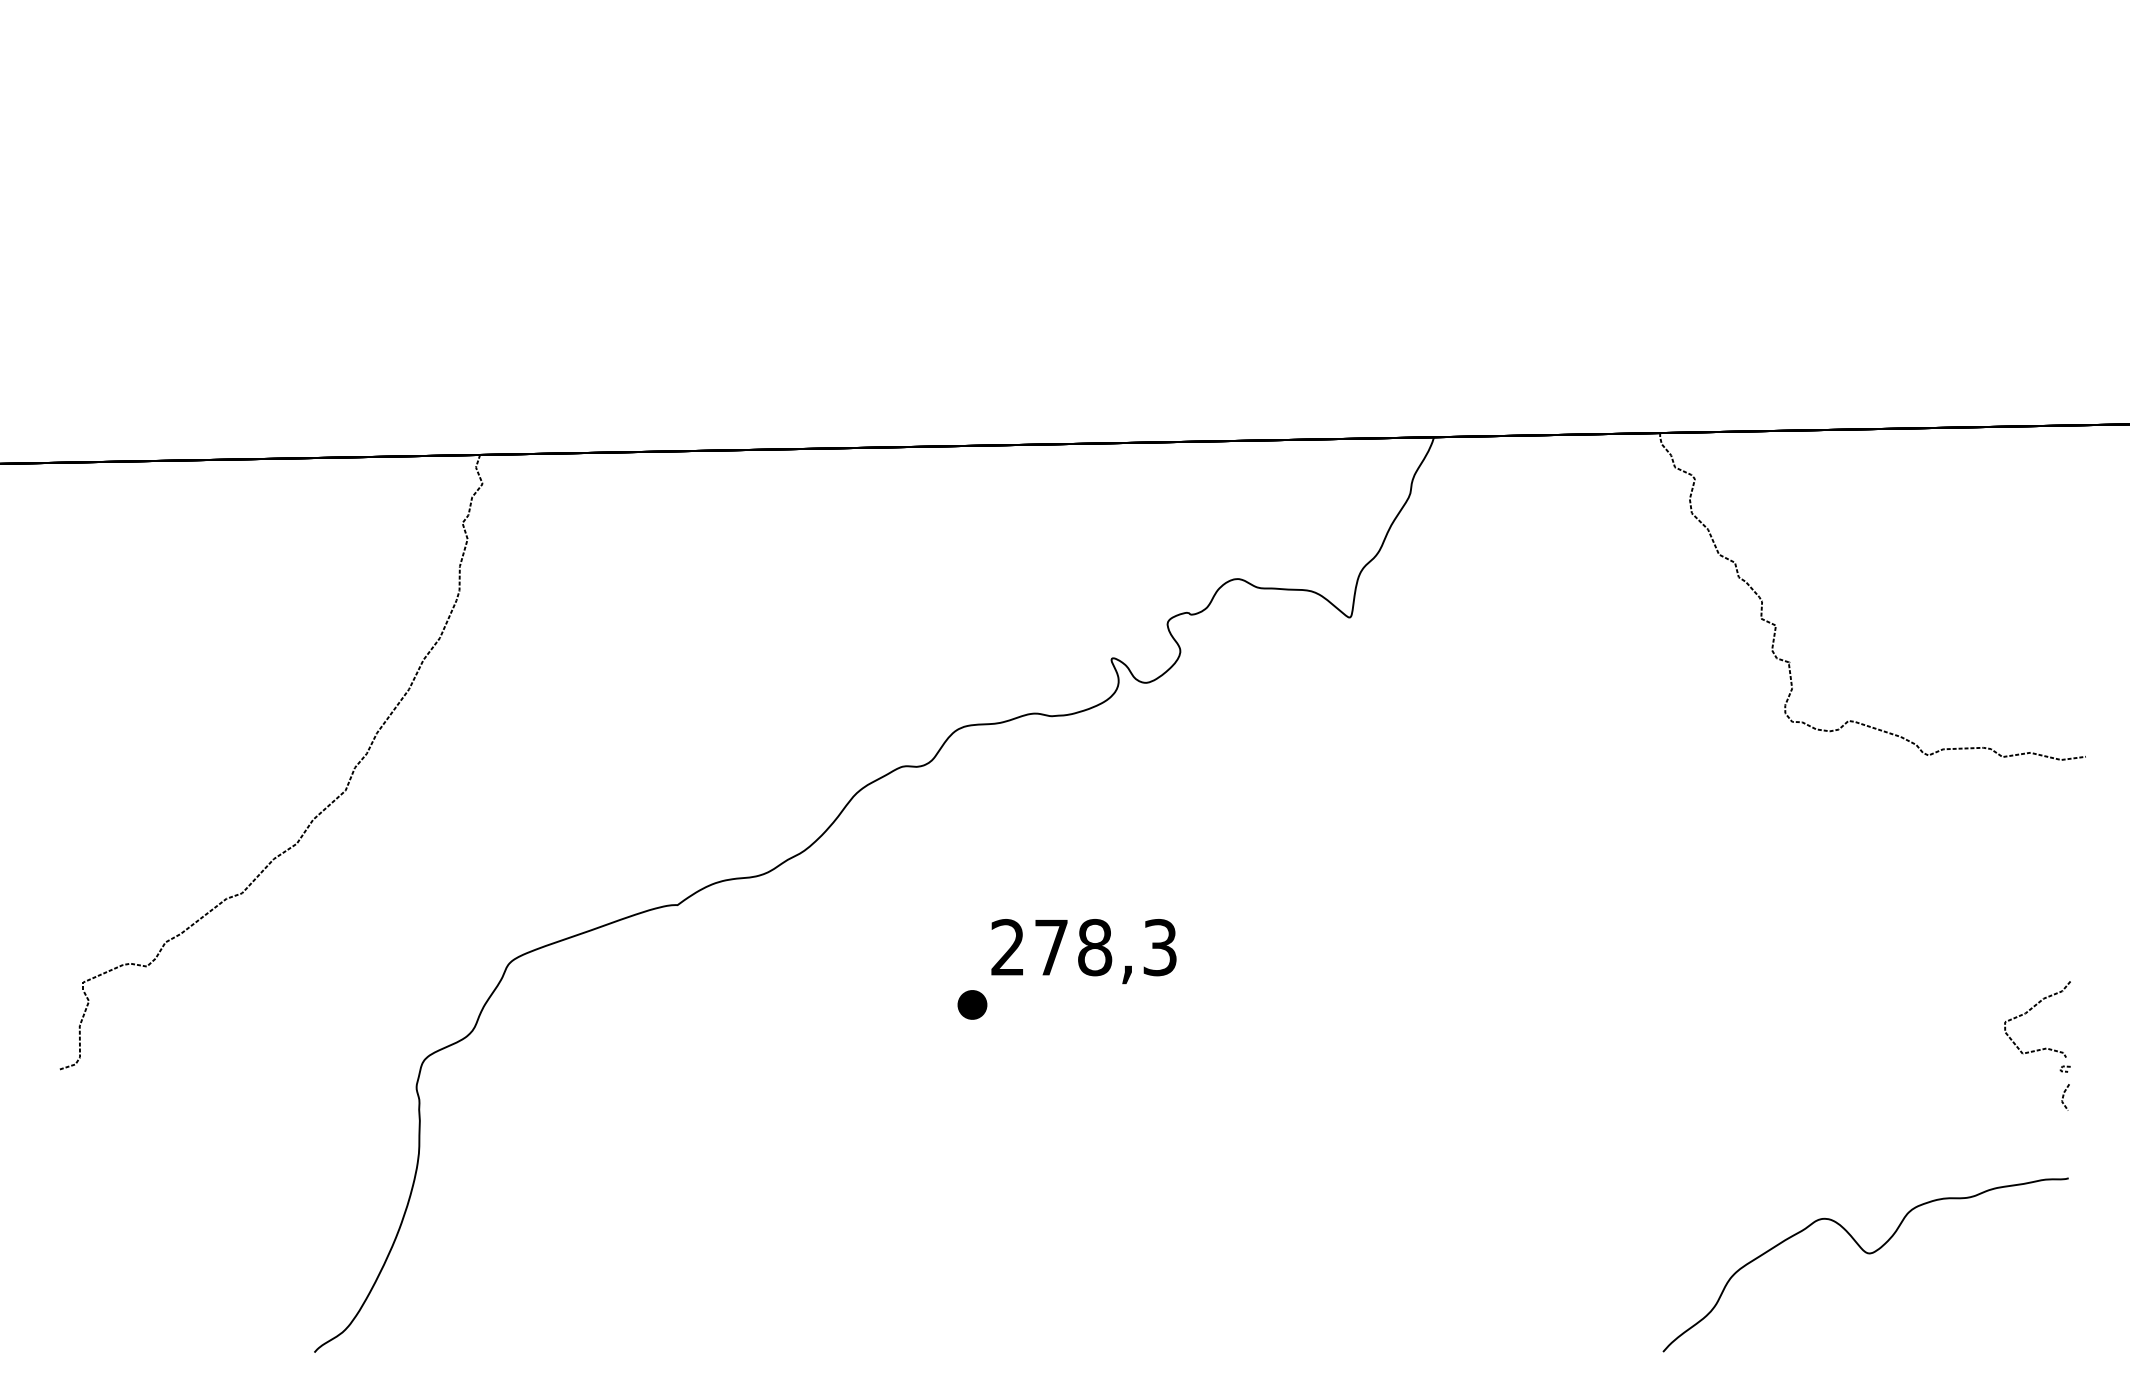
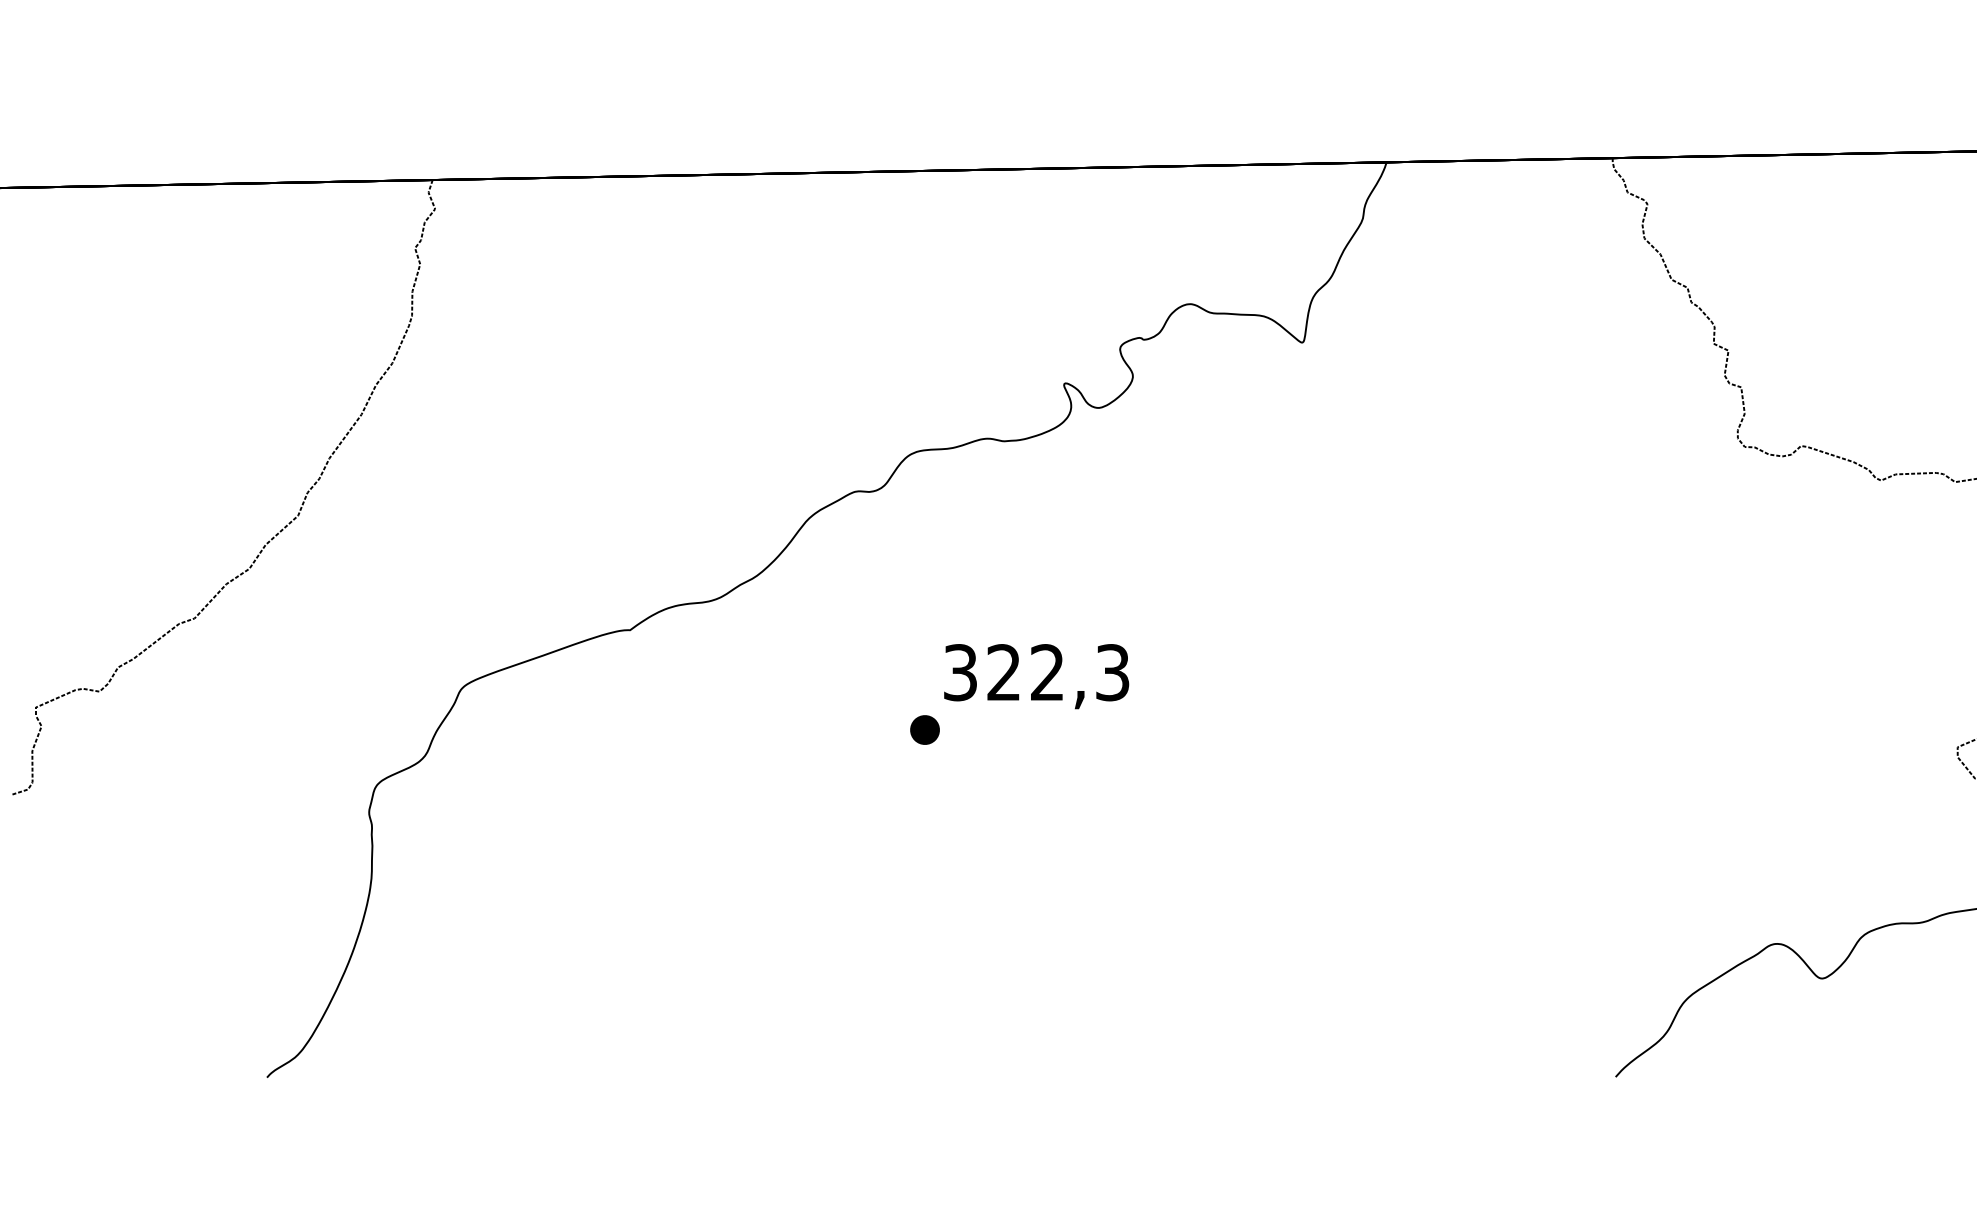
text: (1051, 947) -> (1004, 672), 278,3 -> 322,3

